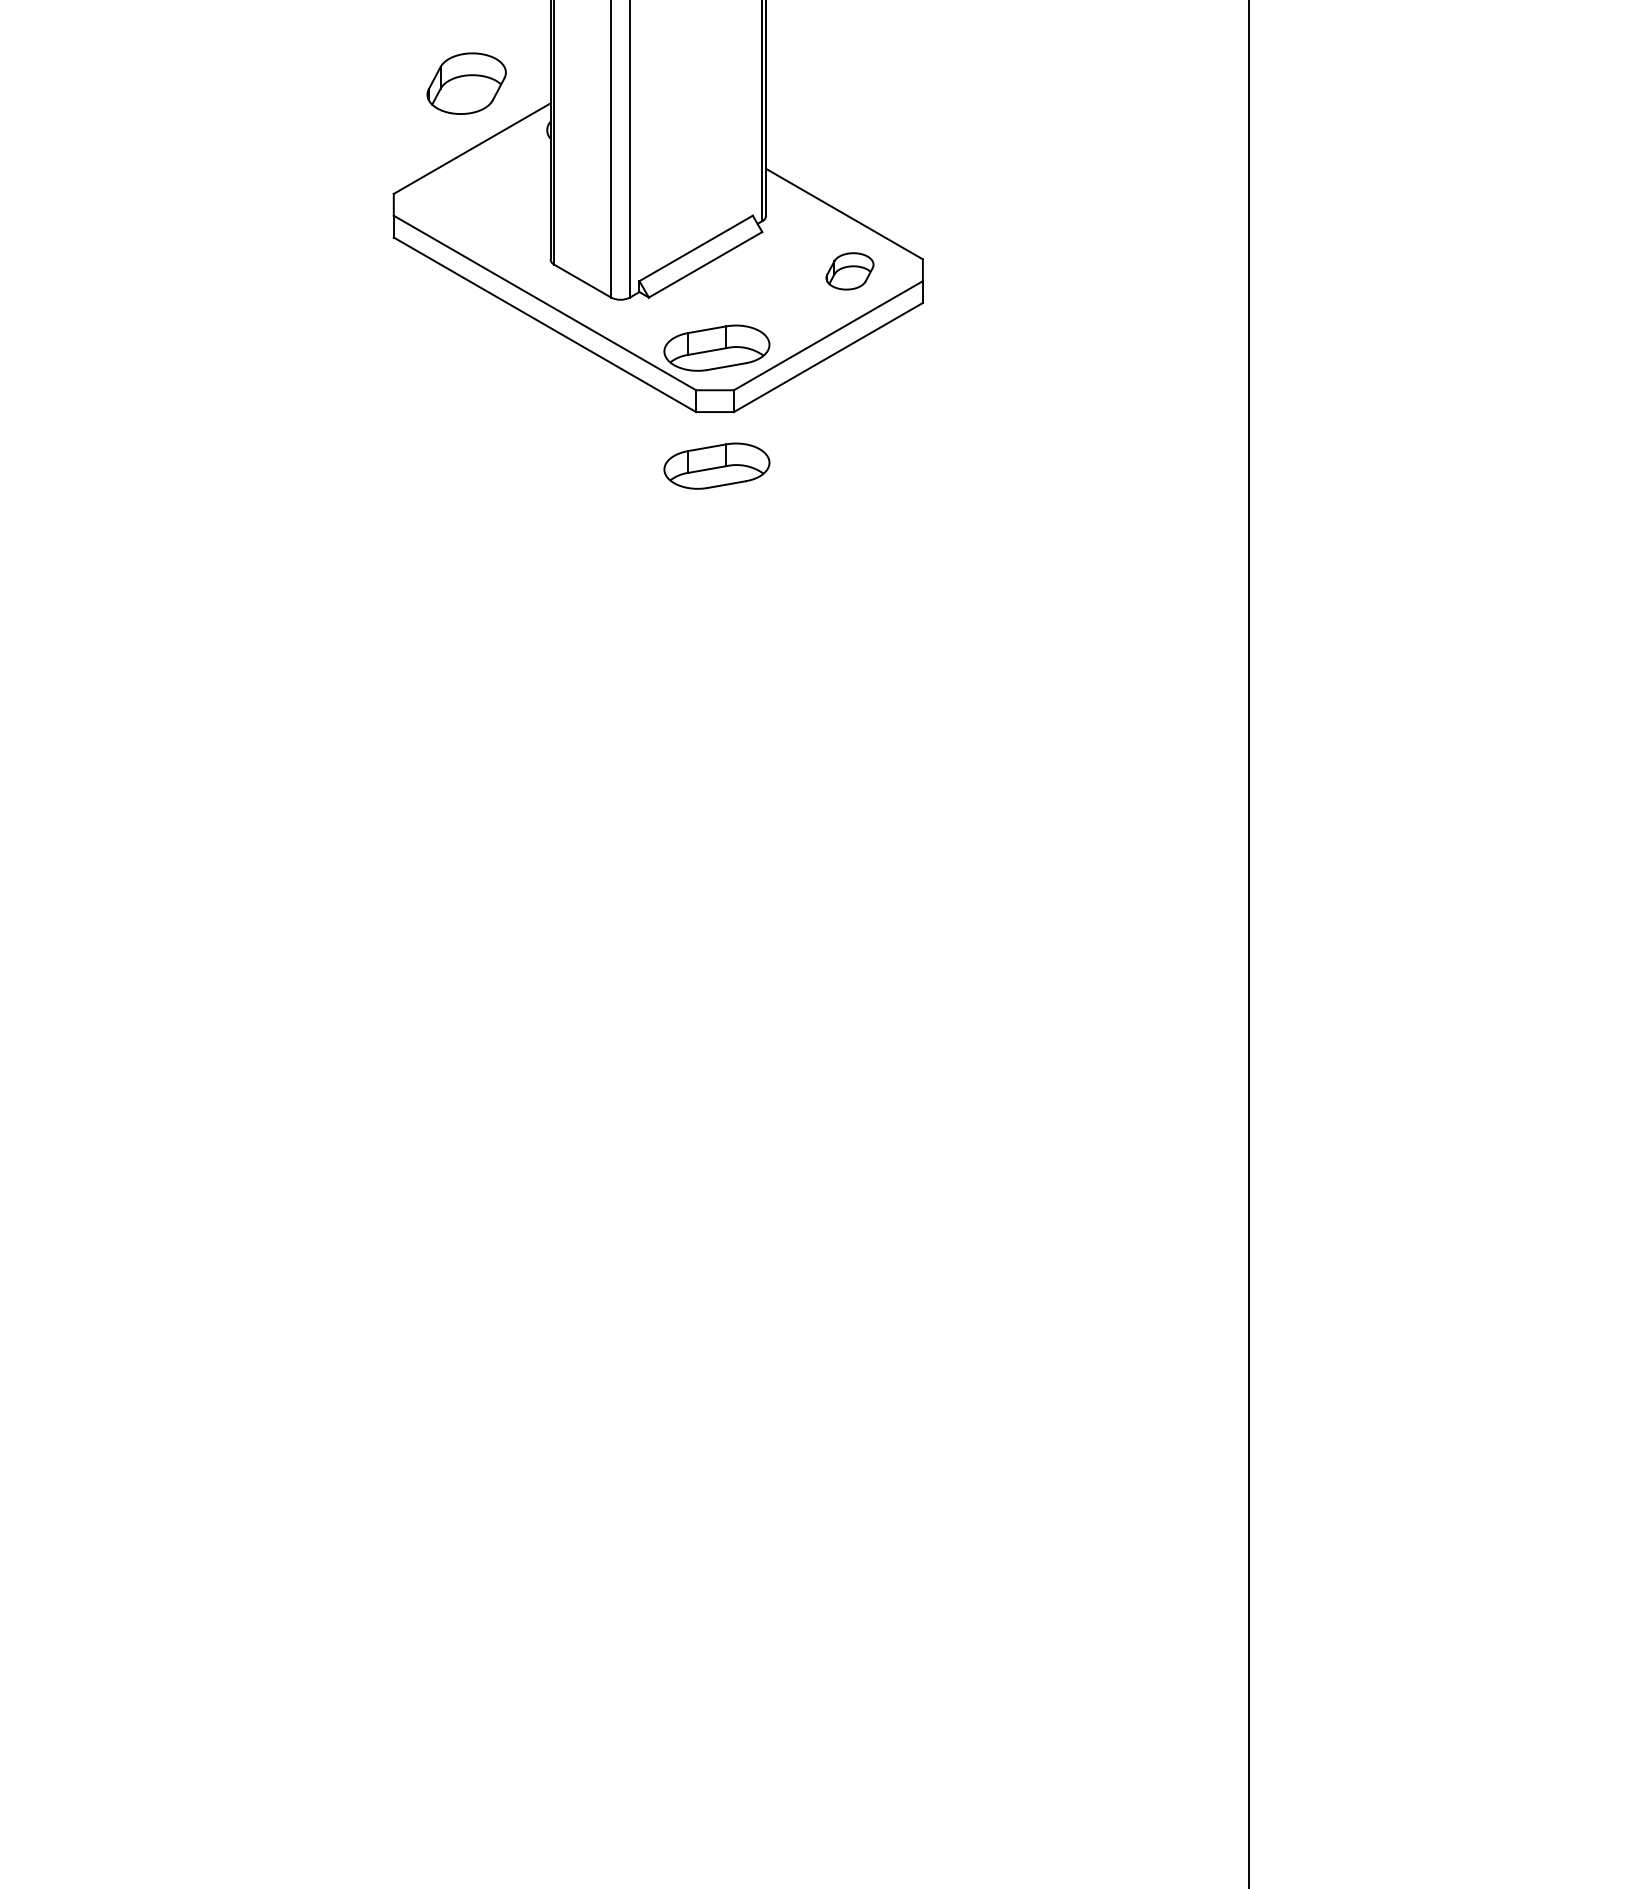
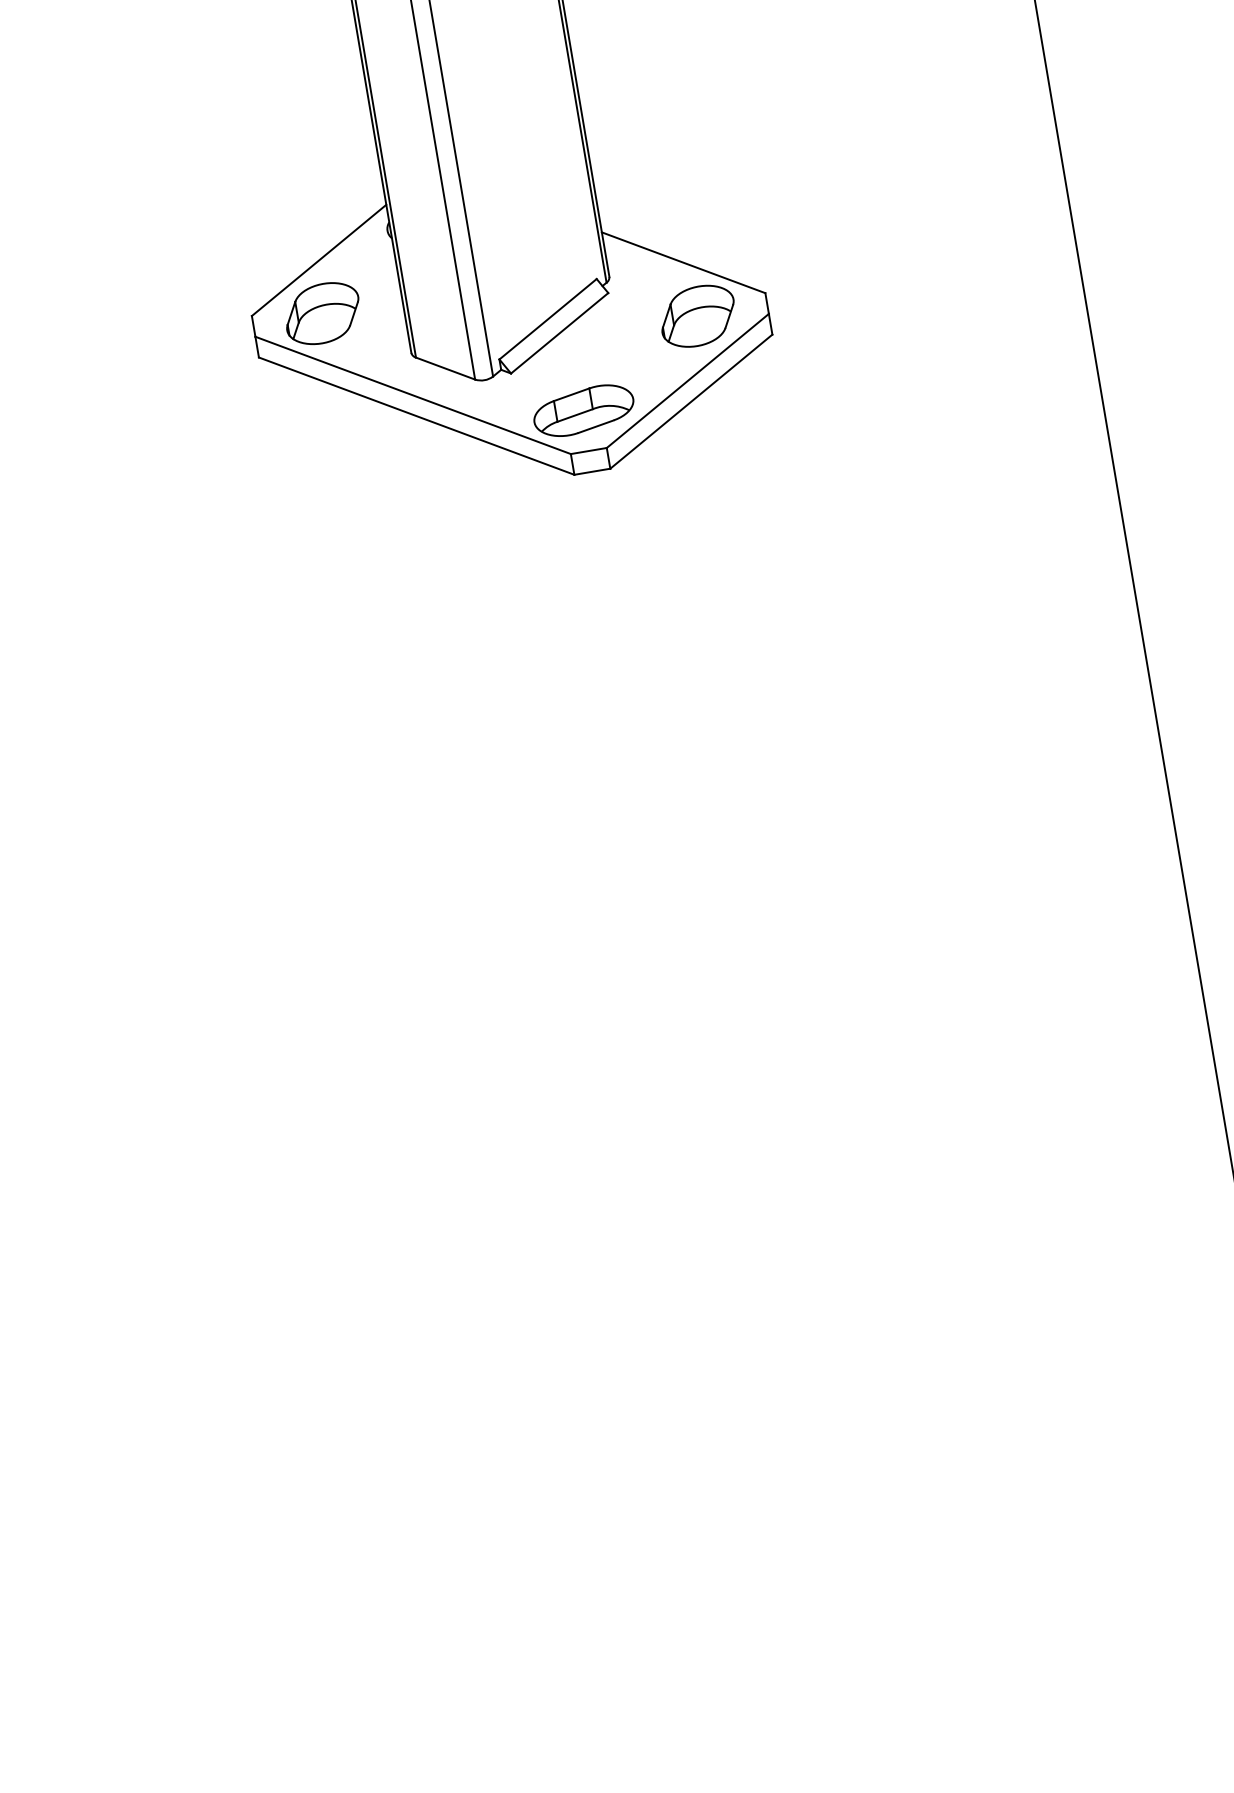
part: (466, 83) -> (322, 313), moved
part: (849, 271) -> (697, 316), size x1.67
part: (716, 465) -> (602, 522), removed

